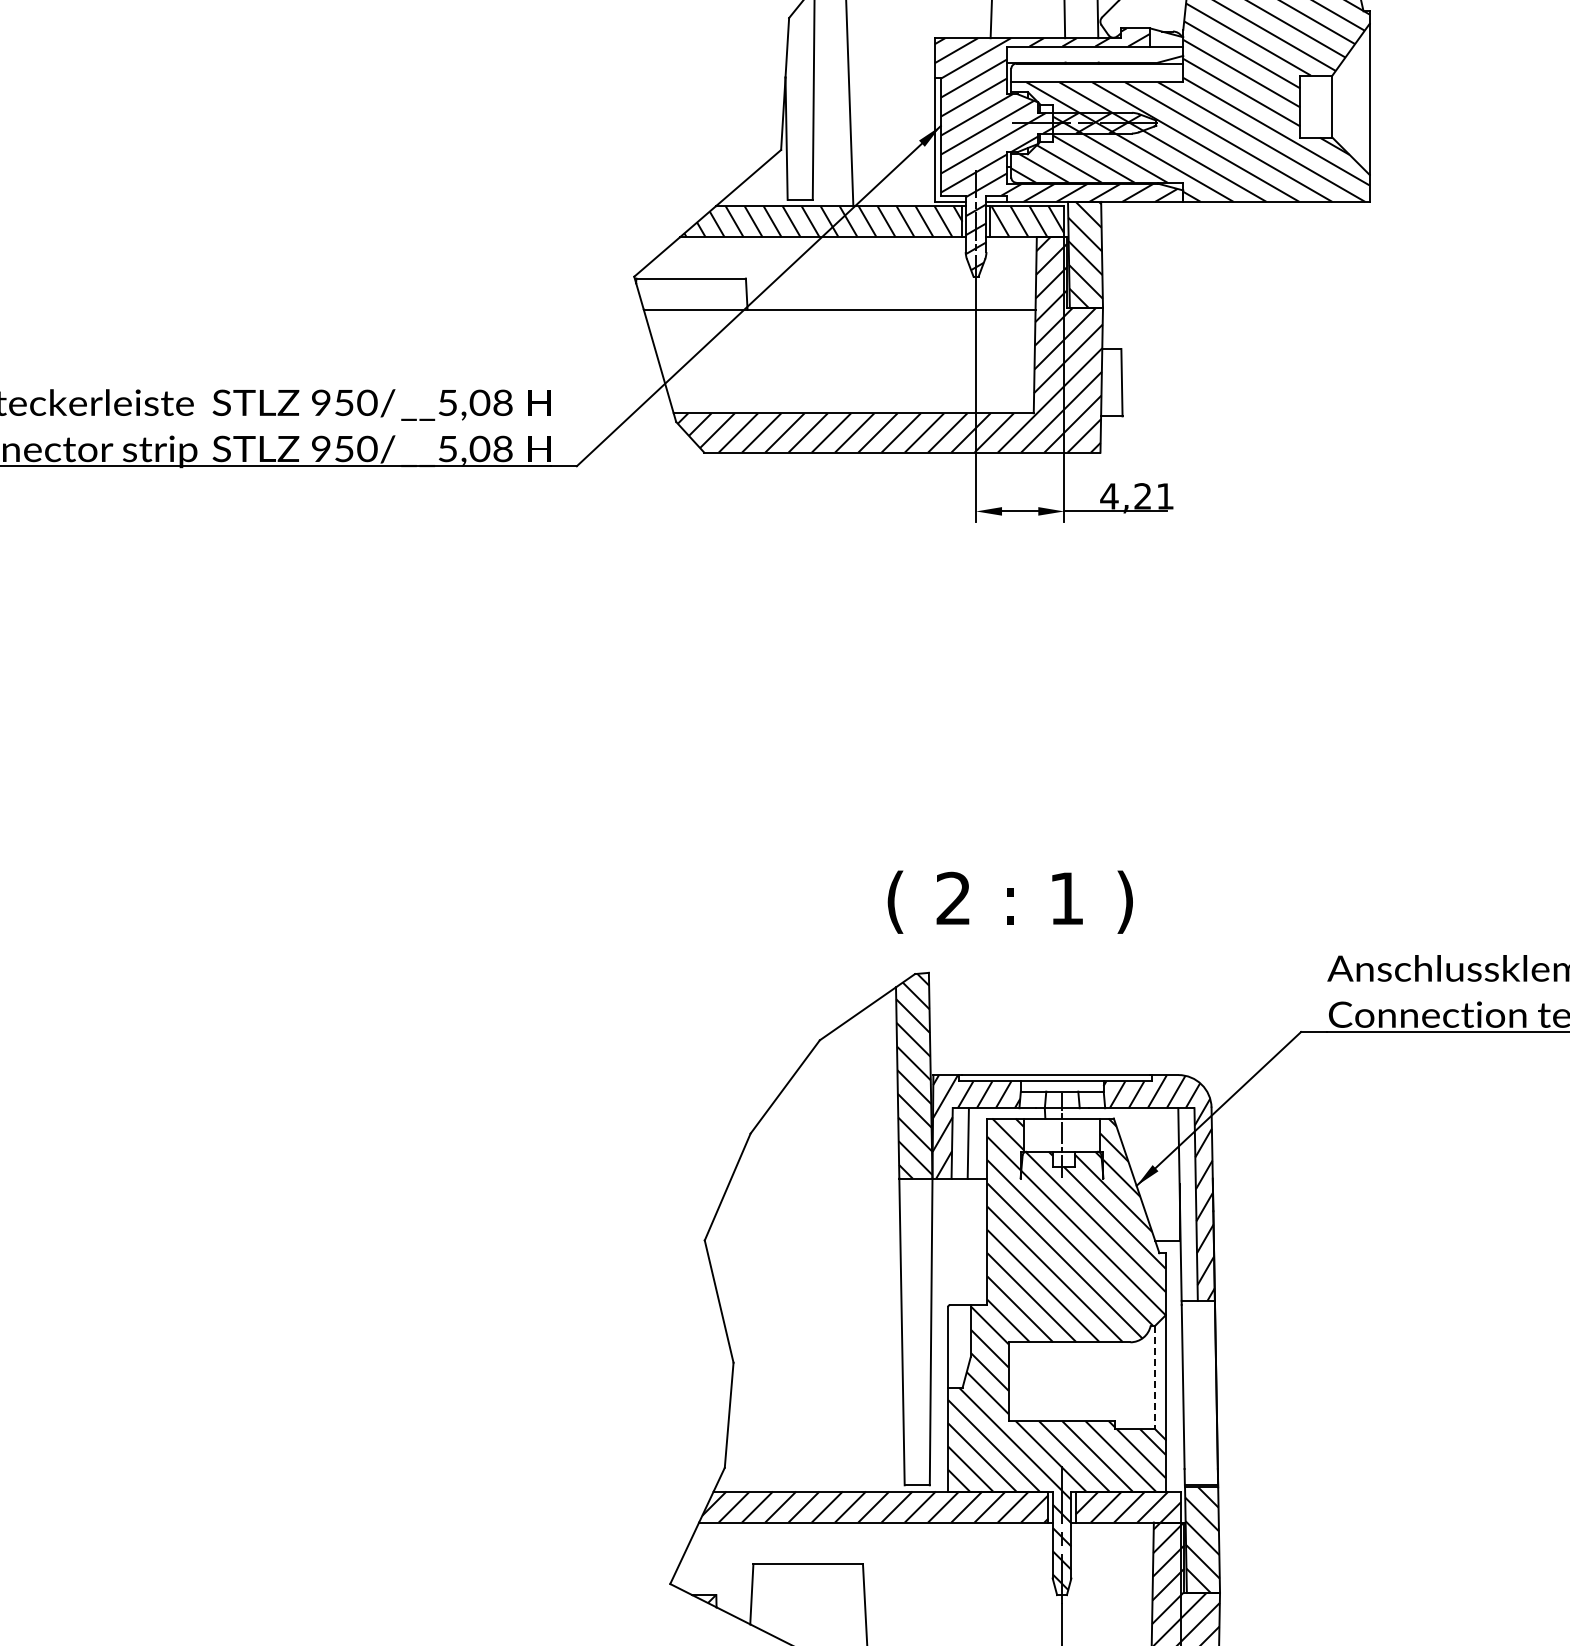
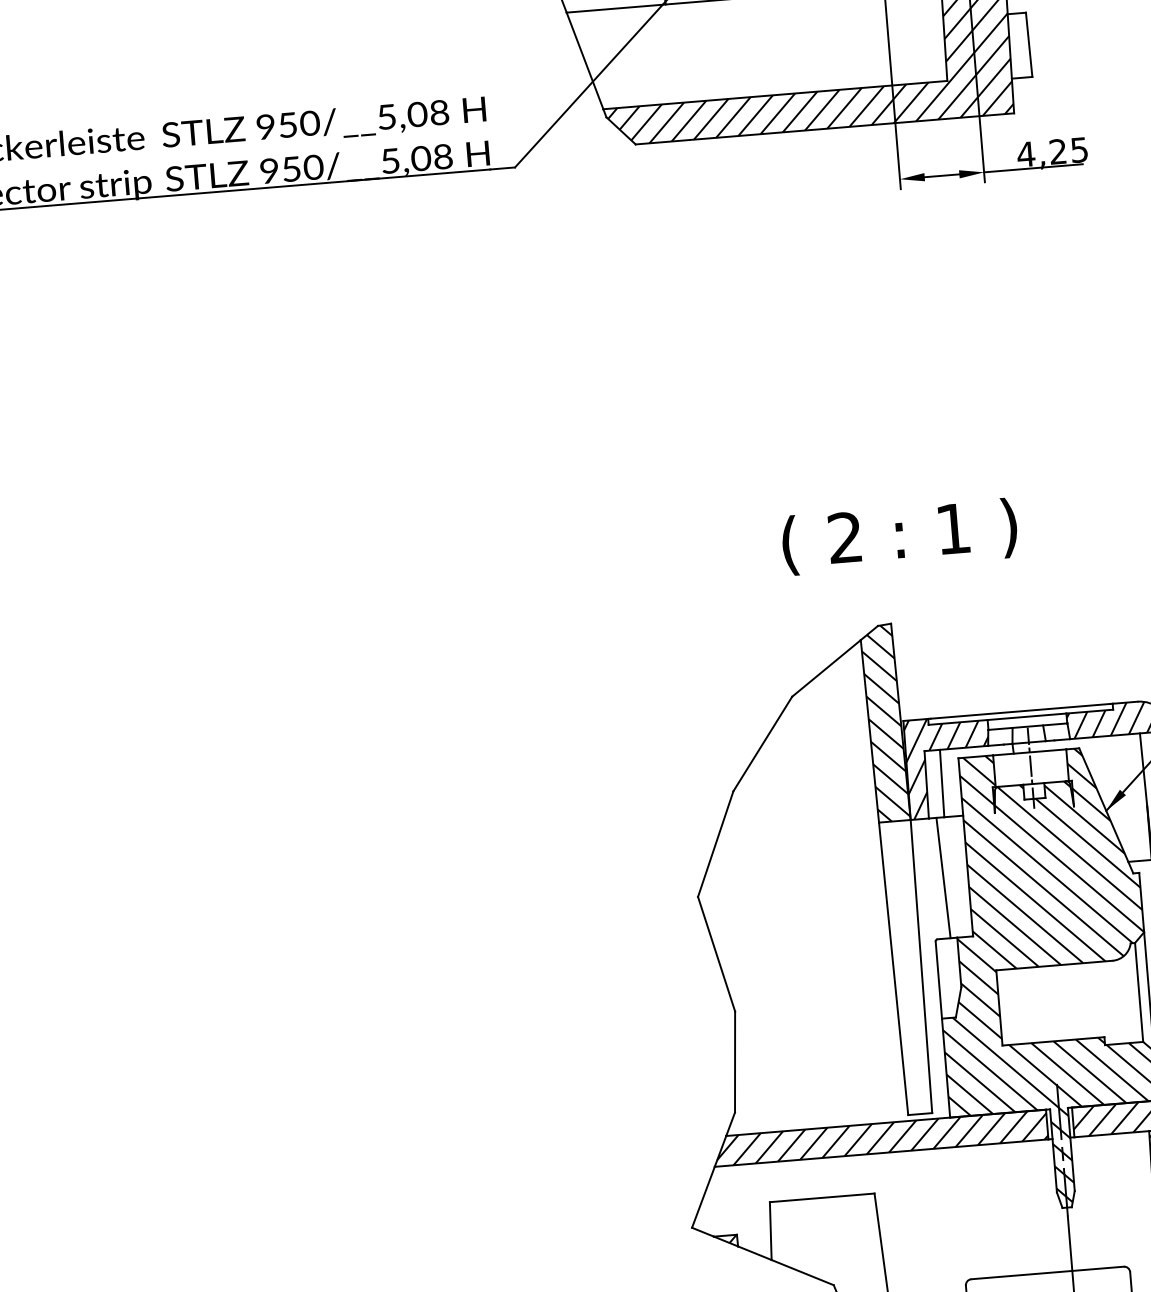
text: (1165, 496) -> (1079, 150), 4,21 -> 4,25
text: (1009, 901) -> (898, 536), moved
line: (961, 1241) -> (943, 877), added
line: (1155, 1377) -> (1139, 992), dashed -> solid

